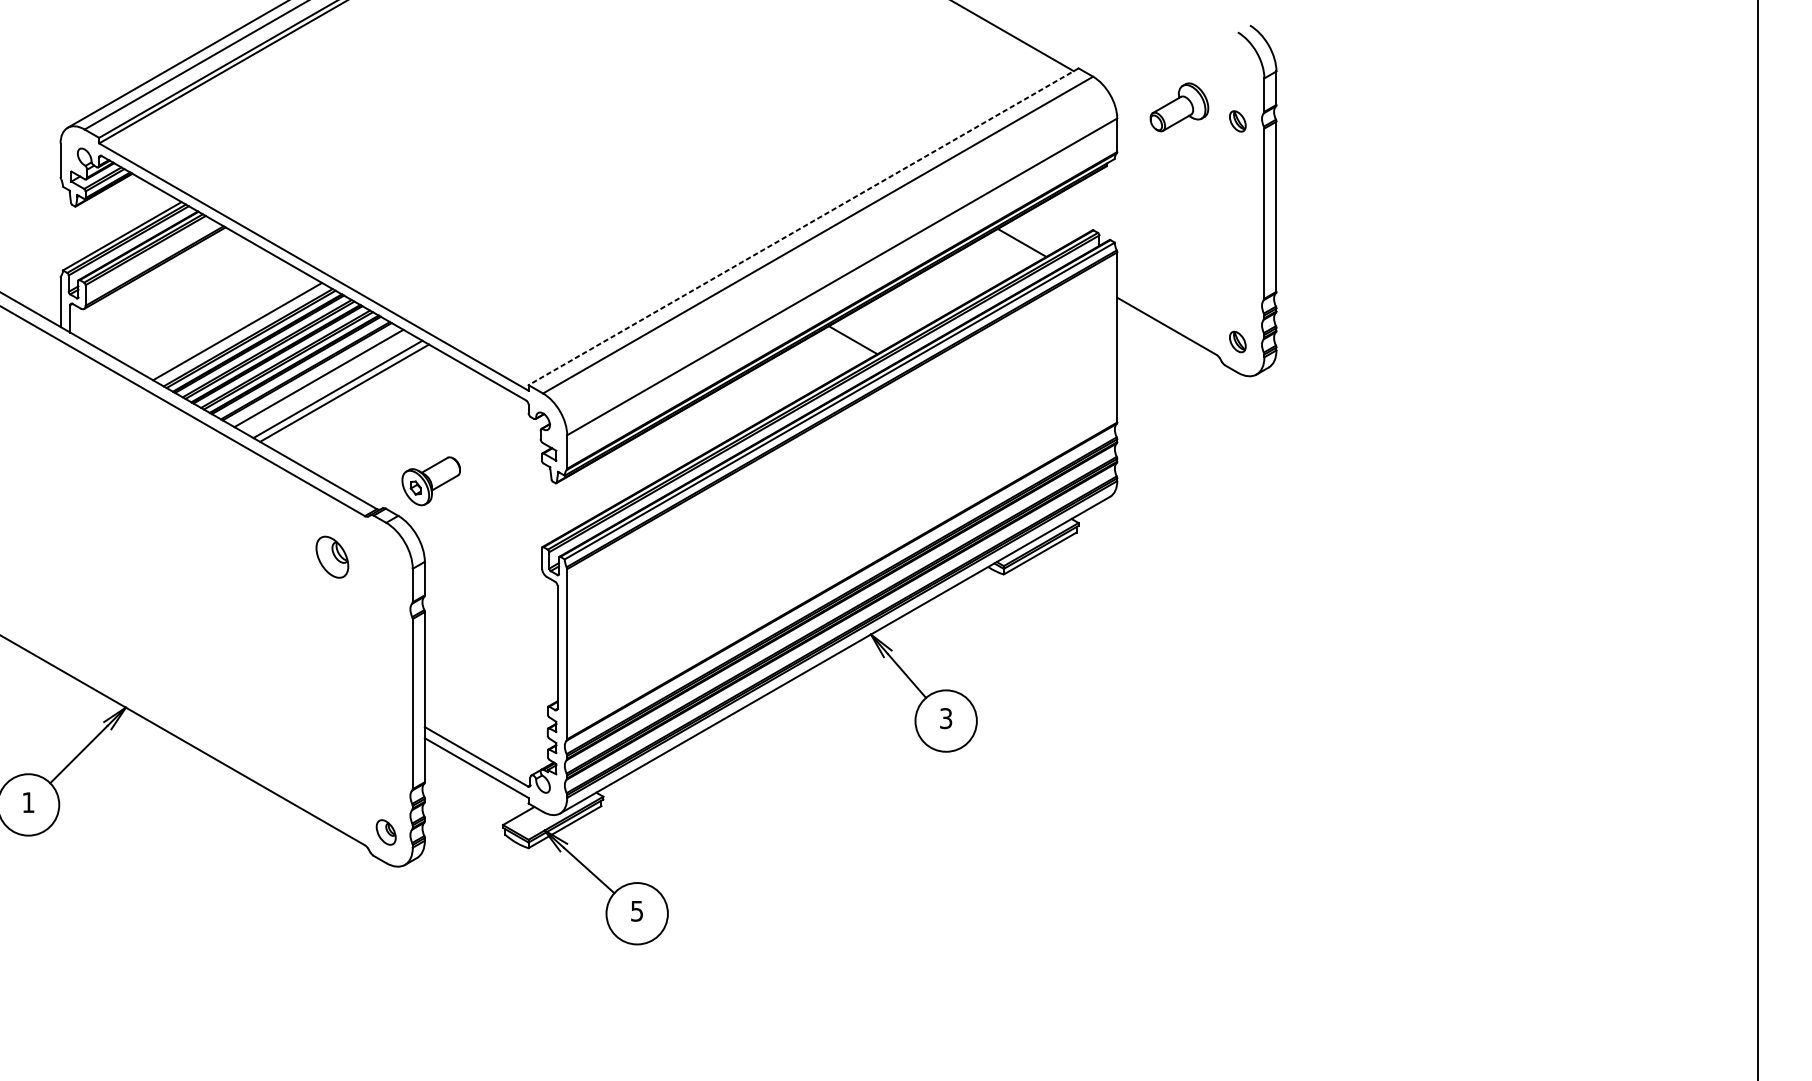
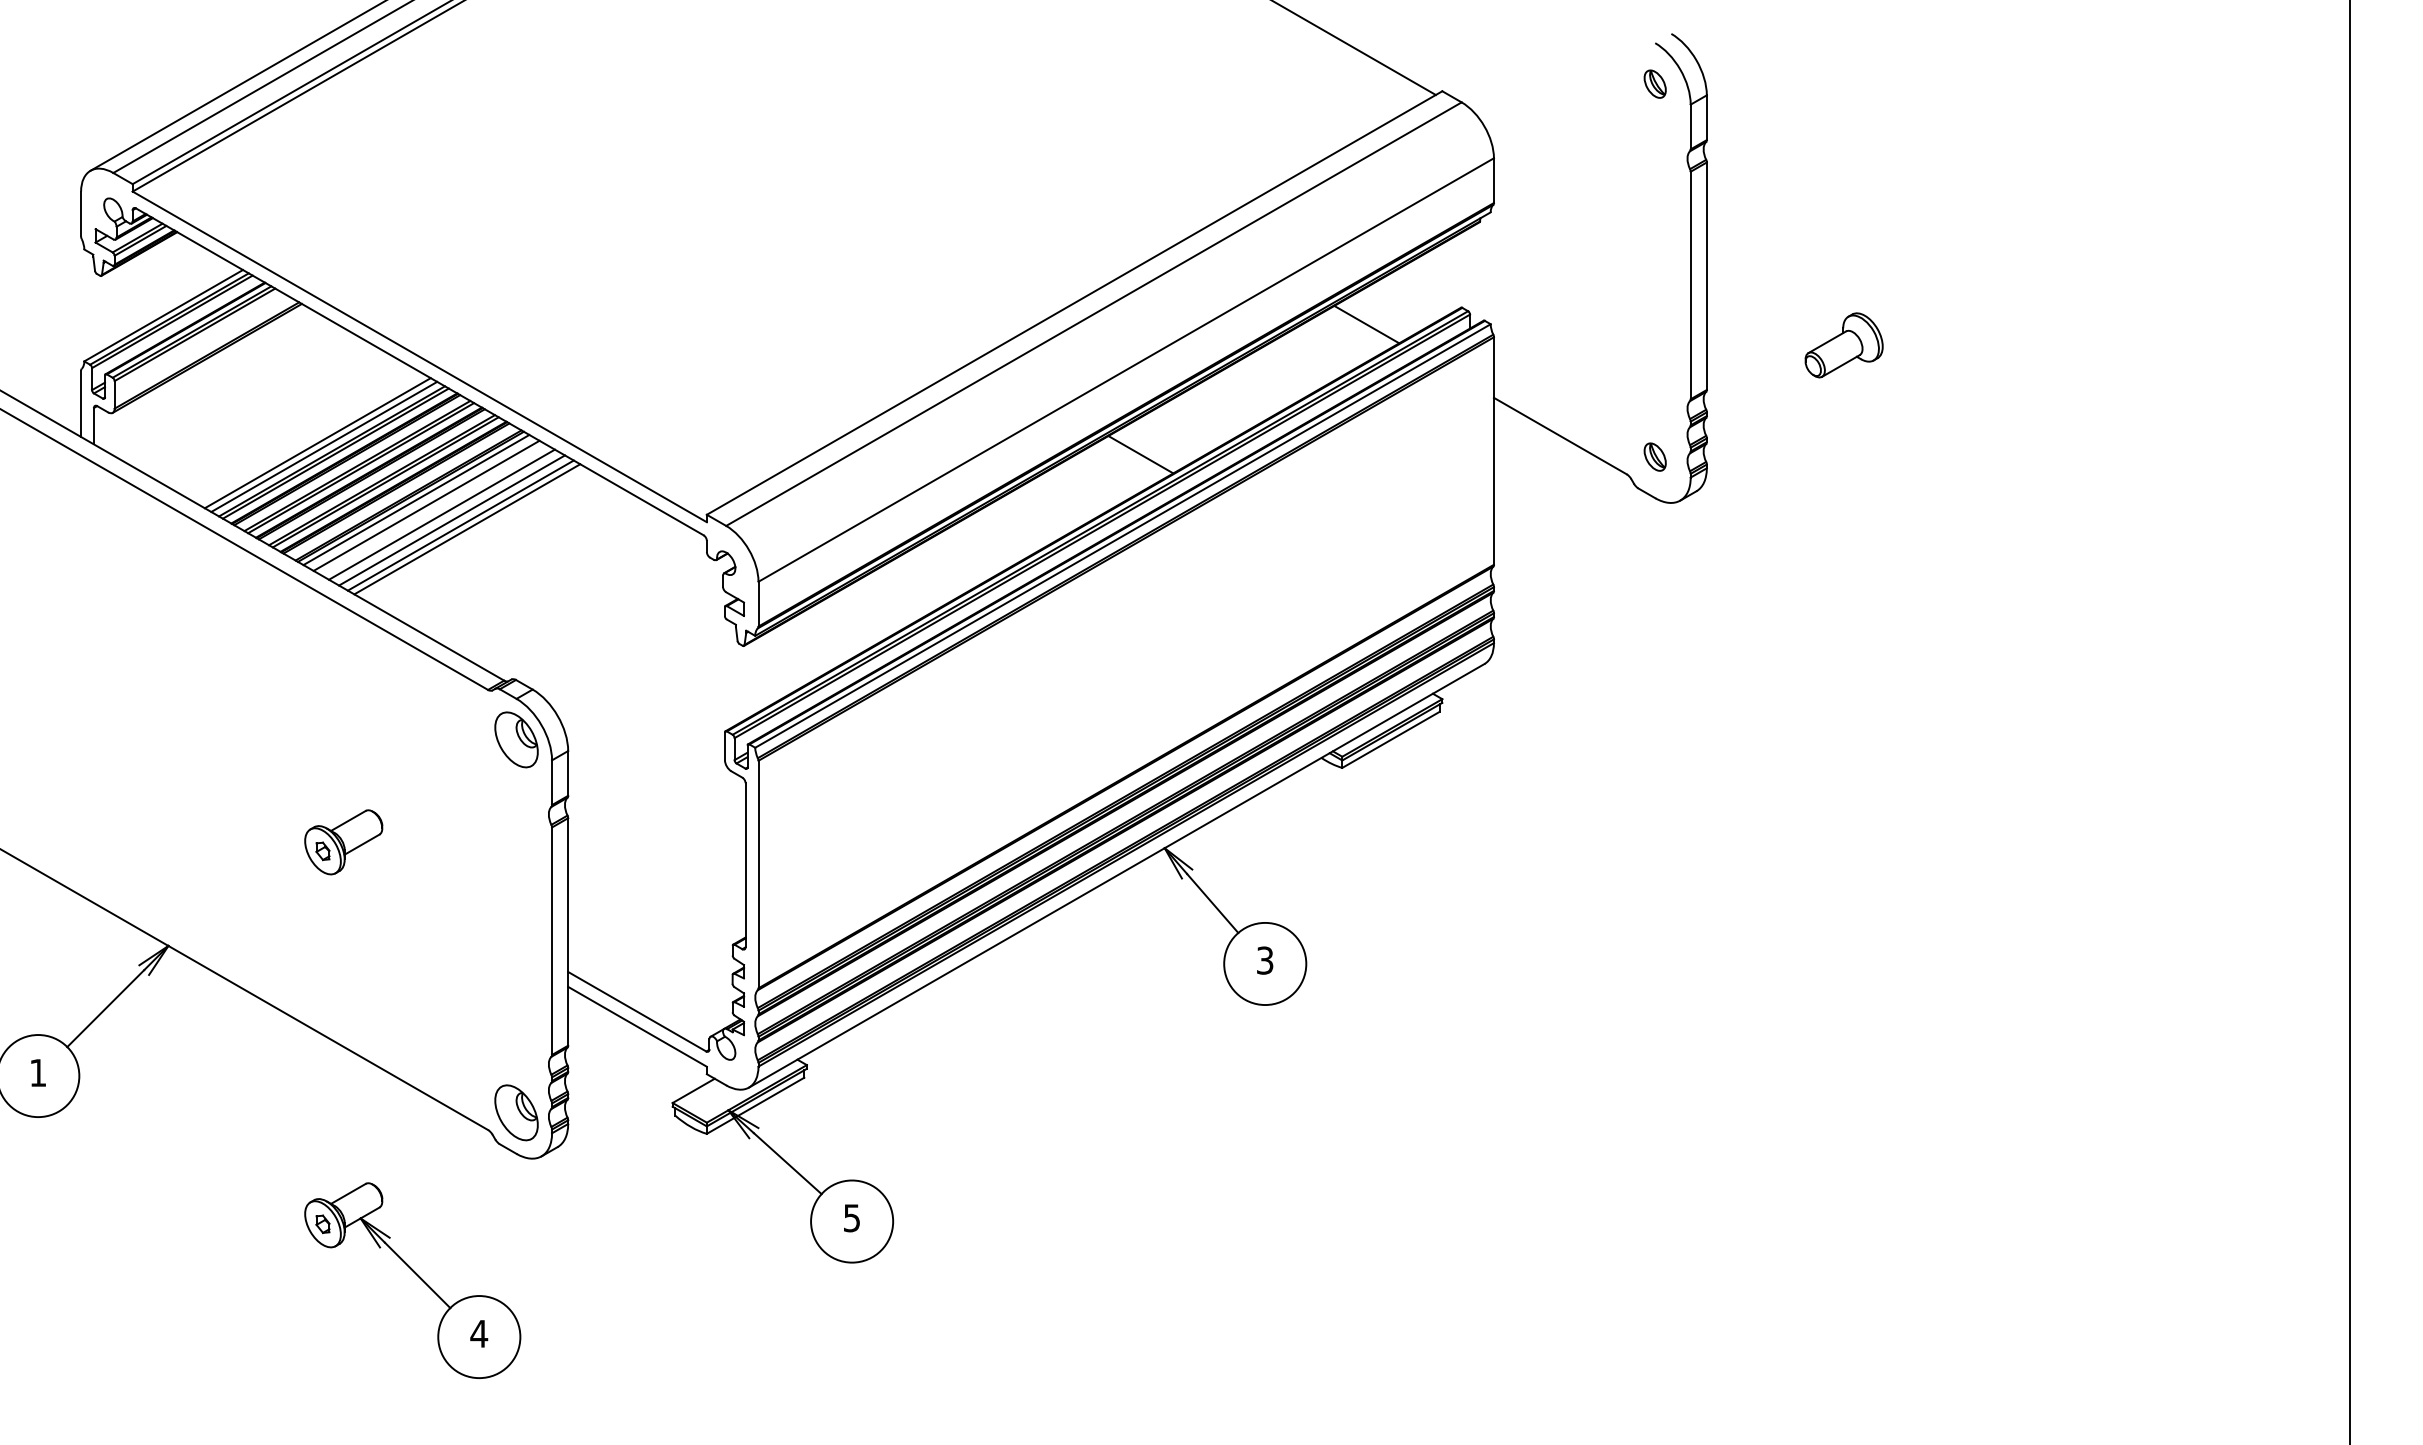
part: (1178, 107) -> (1843, 345), moved
part: (1237, 120) -> (1654, 83), moved
line: (803, 227) -> (1074, 303), dashed -> solid
line: (242, 334) -> (324, 446), added
line: (311, 373) -> (416, 499), added
line: (330, 384) -> (441, 514), added
line: (349, 396) -> (467, 529), added
part: (431, 481) -> (343, 842), moved
part: (332, 556) -> (516, 739), moved
part: (386, 832) -> (516, 1112), size x1.67
part: (311, 954) -> (416, 1275), added

